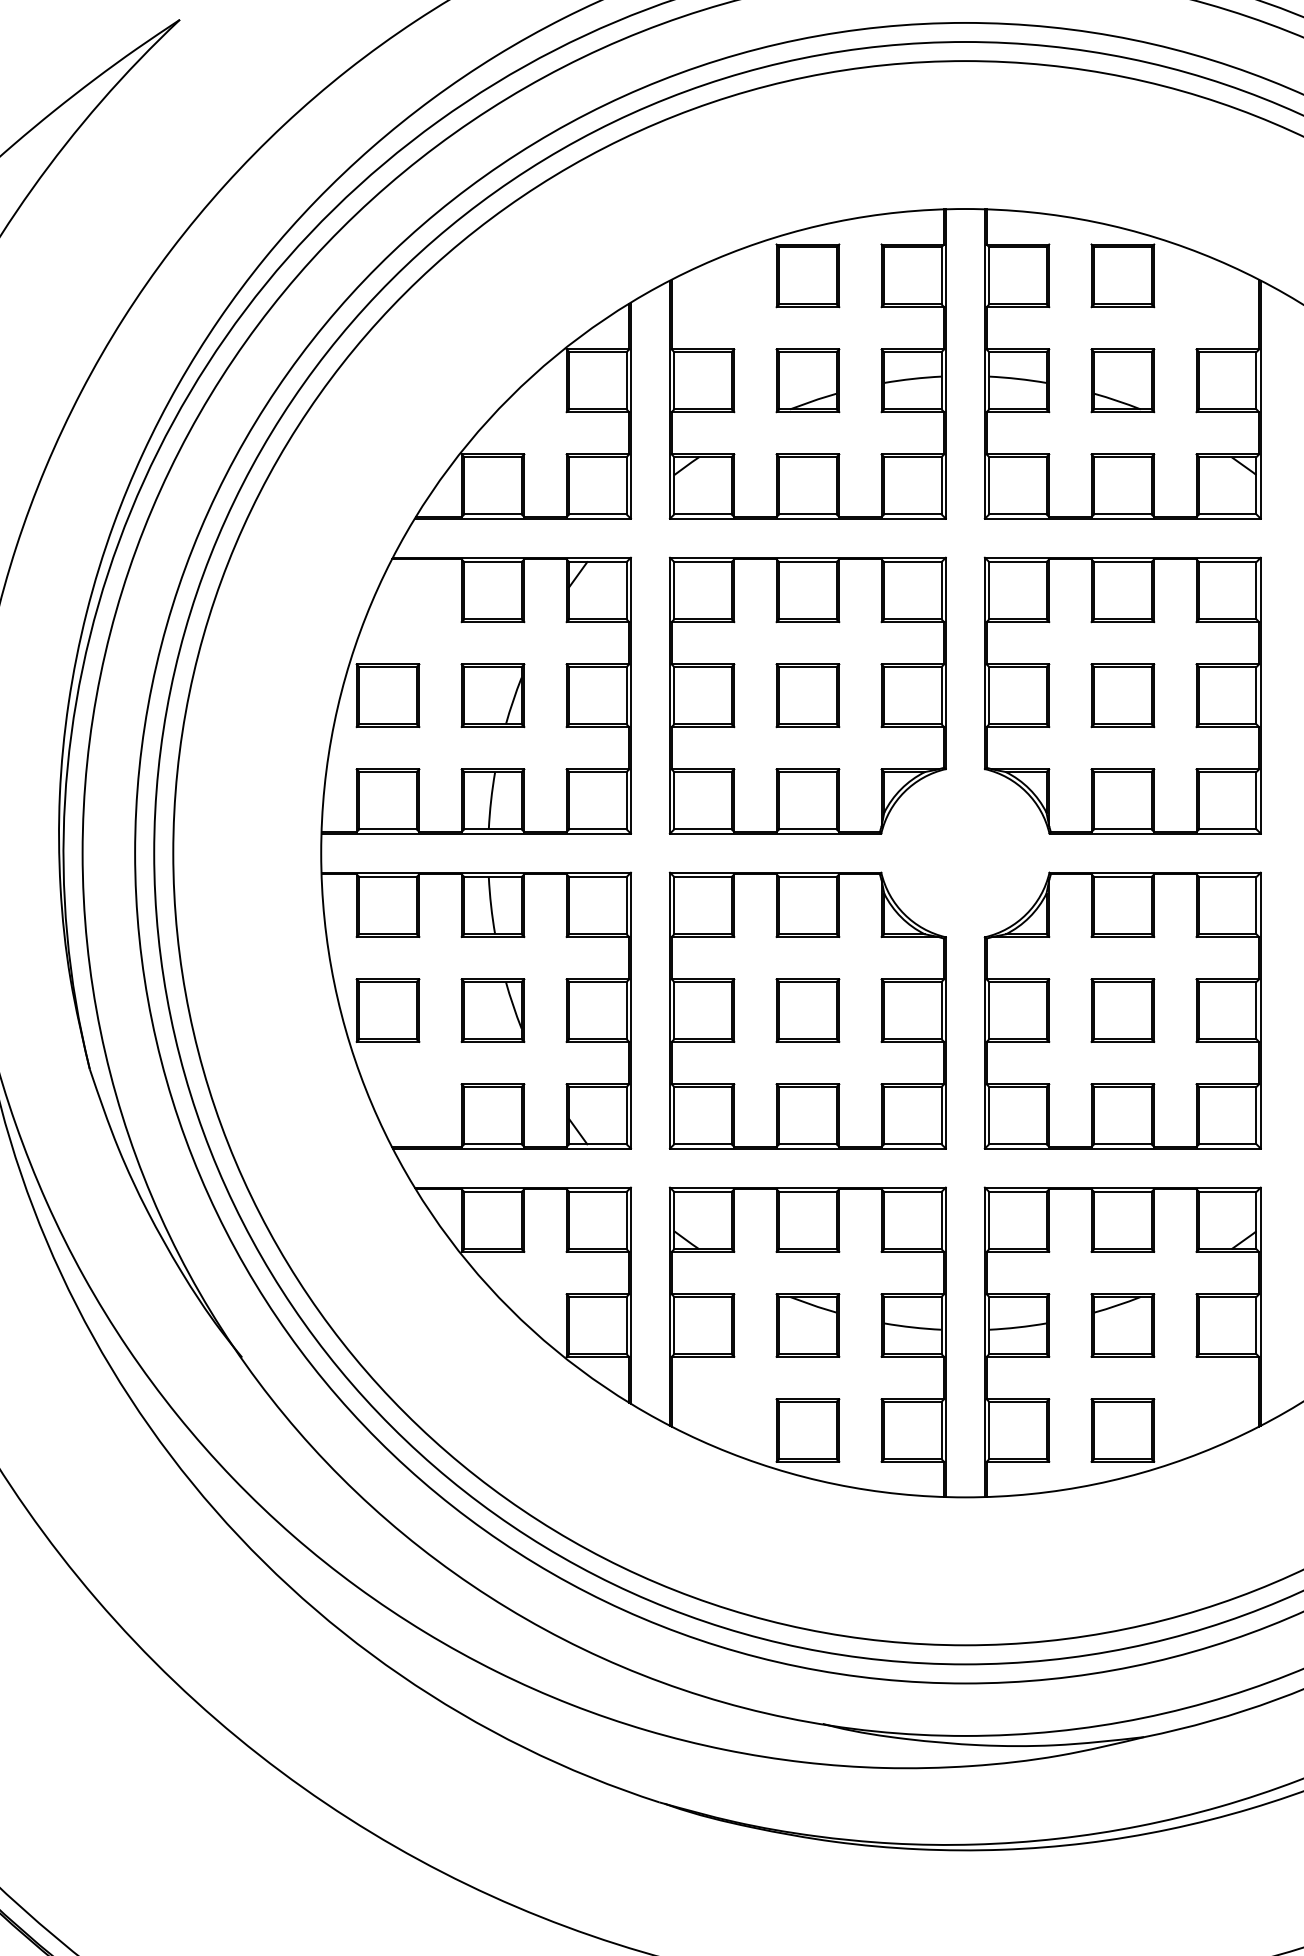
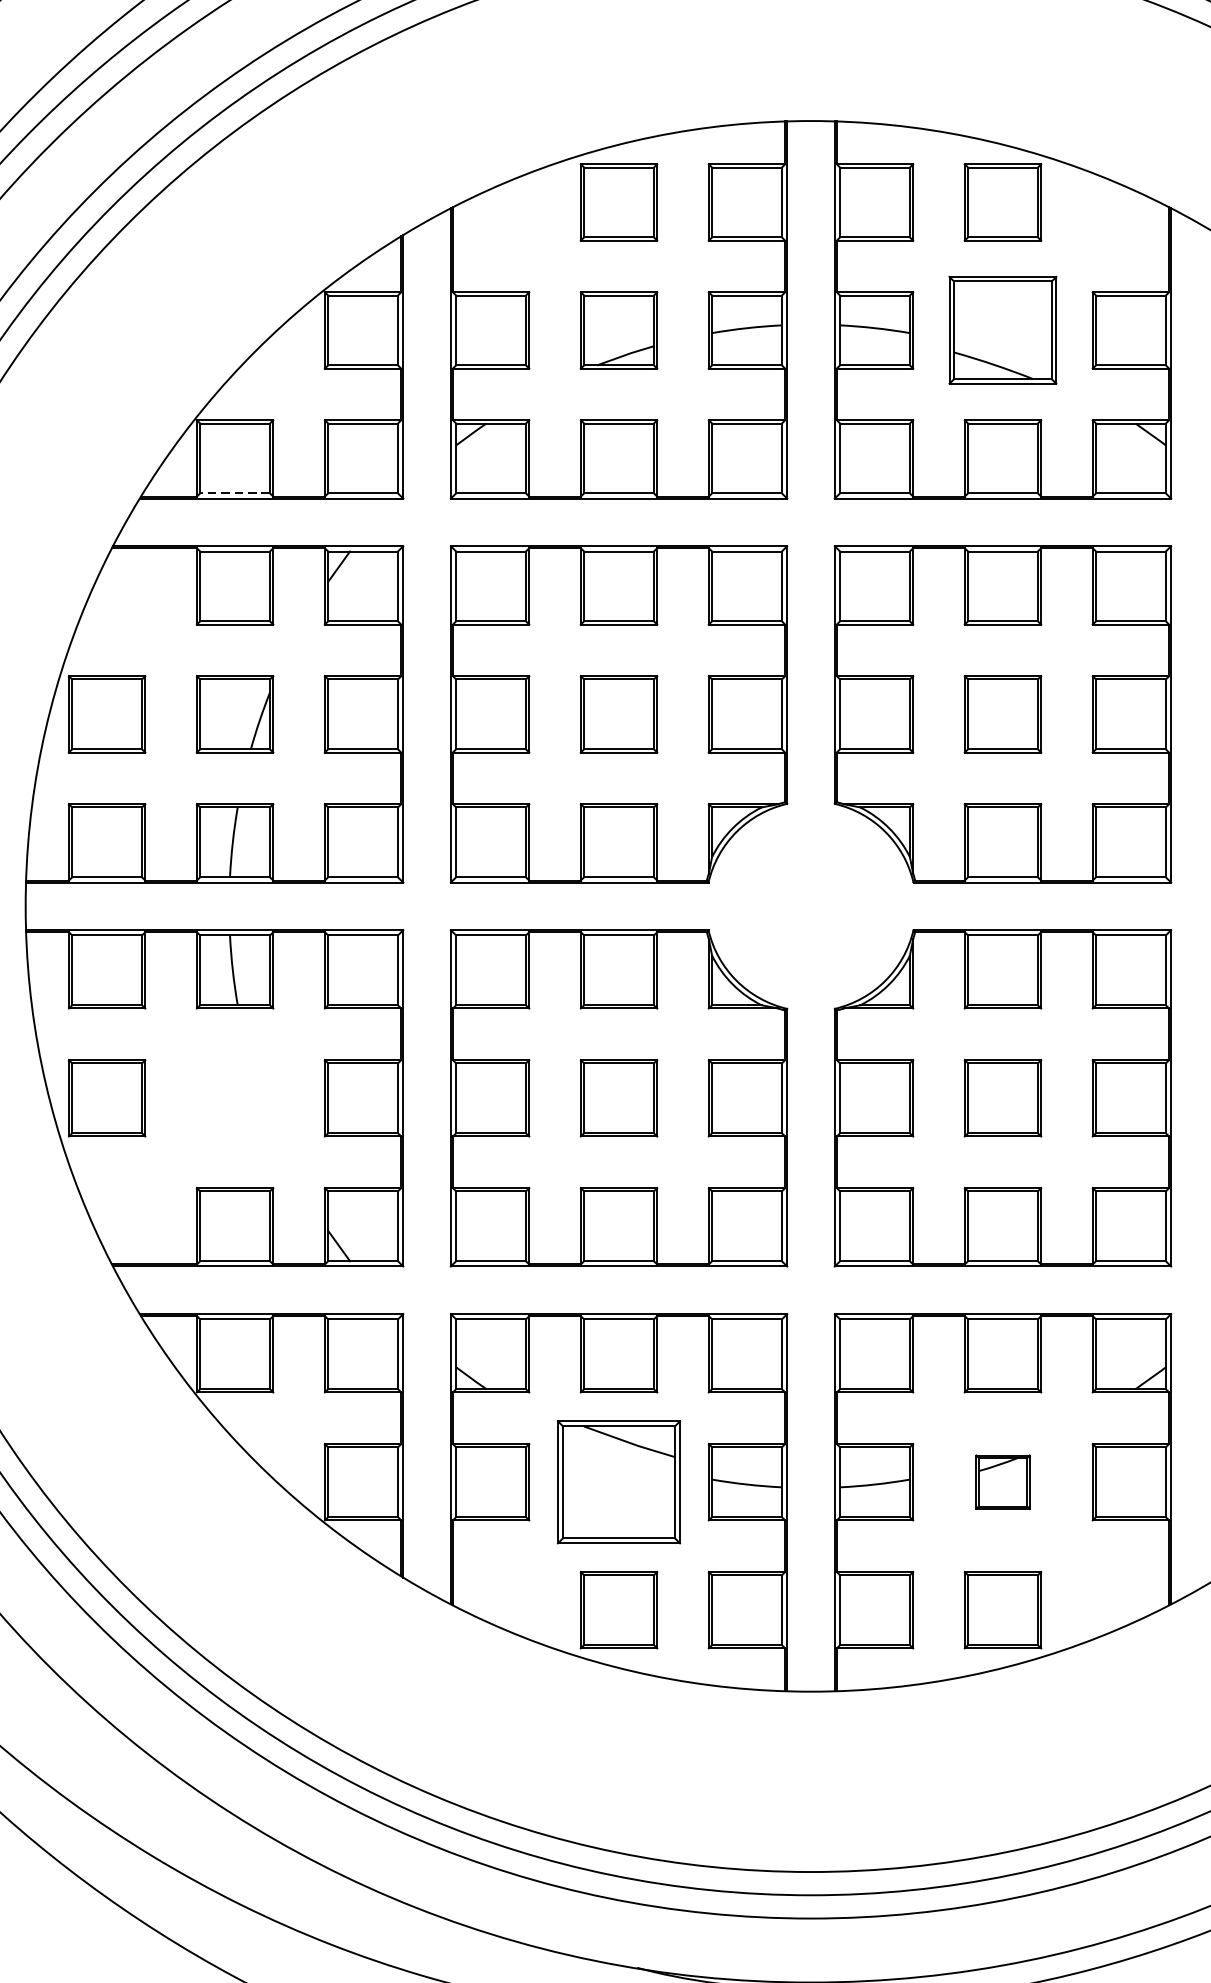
part: (1122, 380) -> (1002, 330), size x1.4
line: (493, 514) -> (235, 493), solid -> dashed
part: (492, 1010) -> (234, 1098), removed
part: (807, 1325) -> (618, 1482), size x1.6
part: (1122, 1325) -> (1002, 1482), size x0.7

